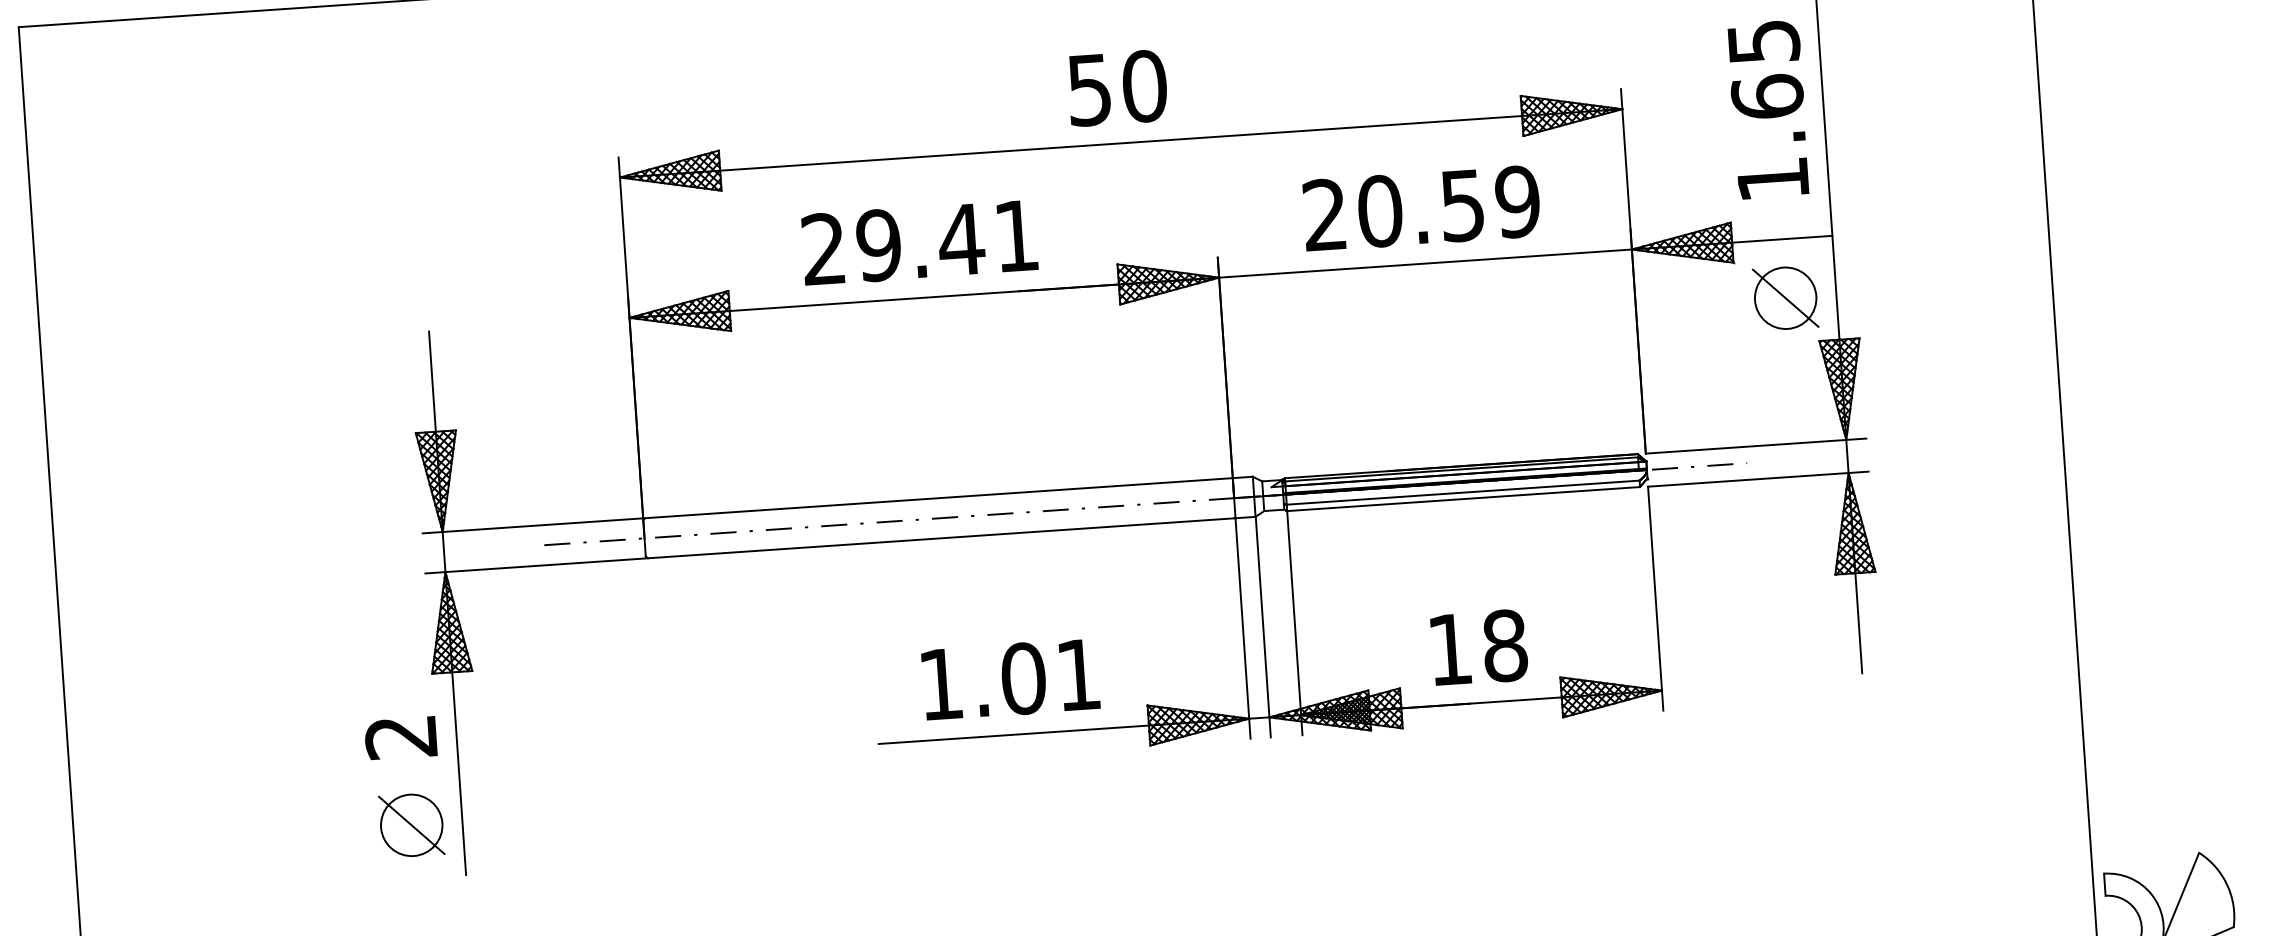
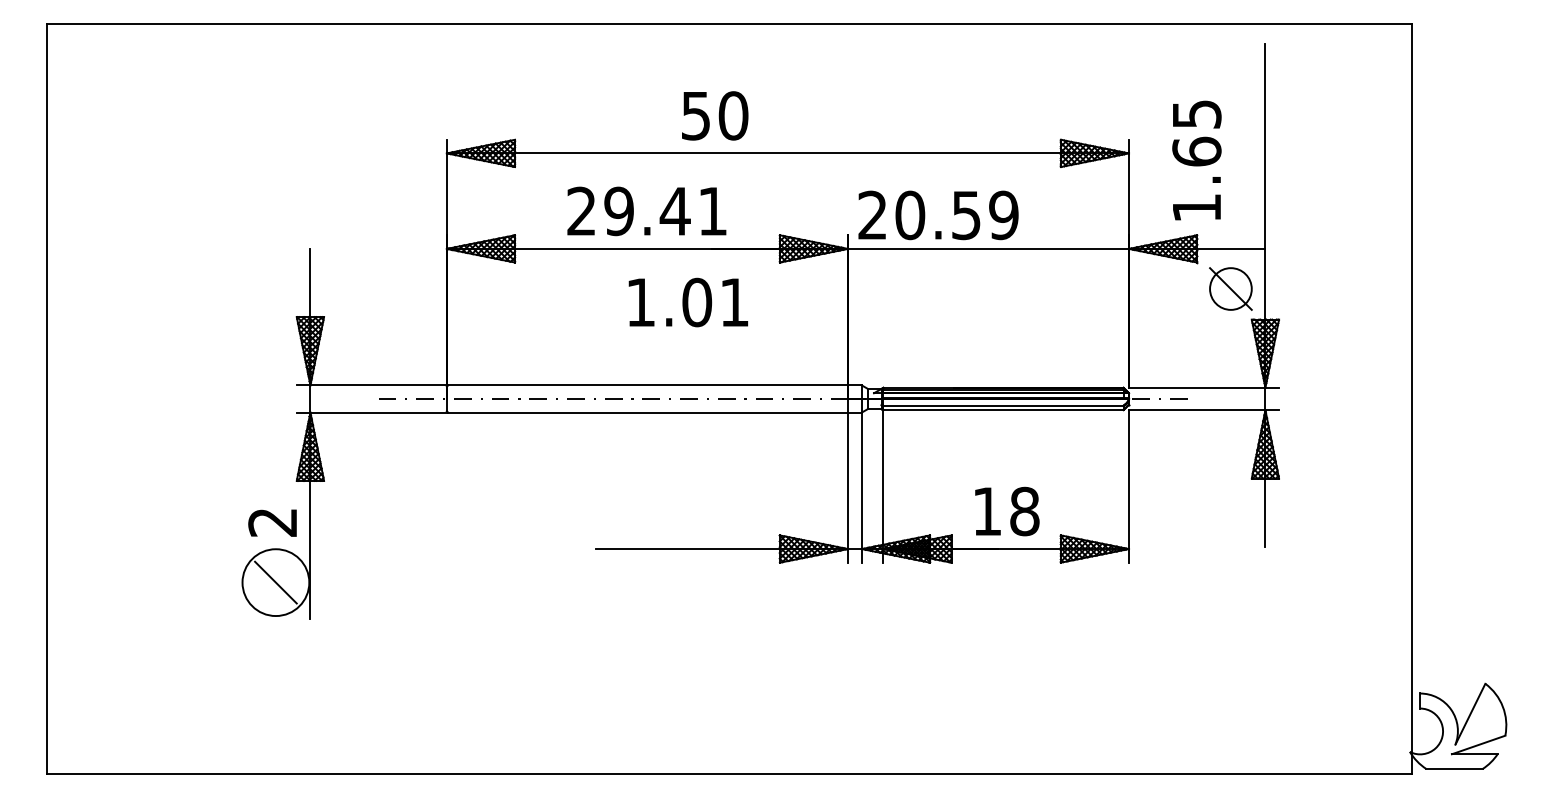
text: (1118, 87) -> (715, 115), moved
text: (1767, 109) -> (1196, 160), moved
text: (1421, 208) -> (938, 215), moved
text: (1009, 679) -> (687, 302), moved
circle: (411, 825) -> (275, 582), size x1.6

